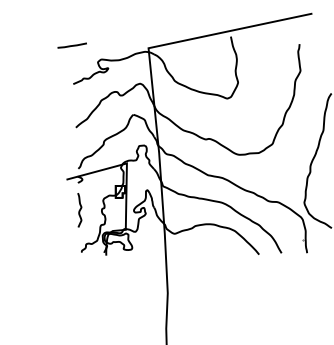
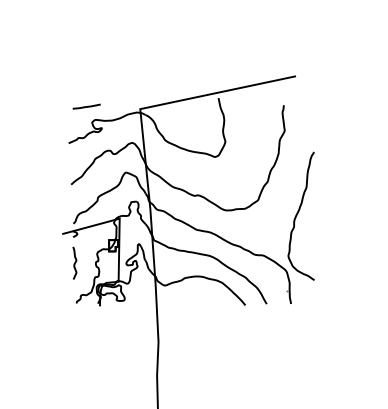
line: (72, 45) -> (86, 106), moved

